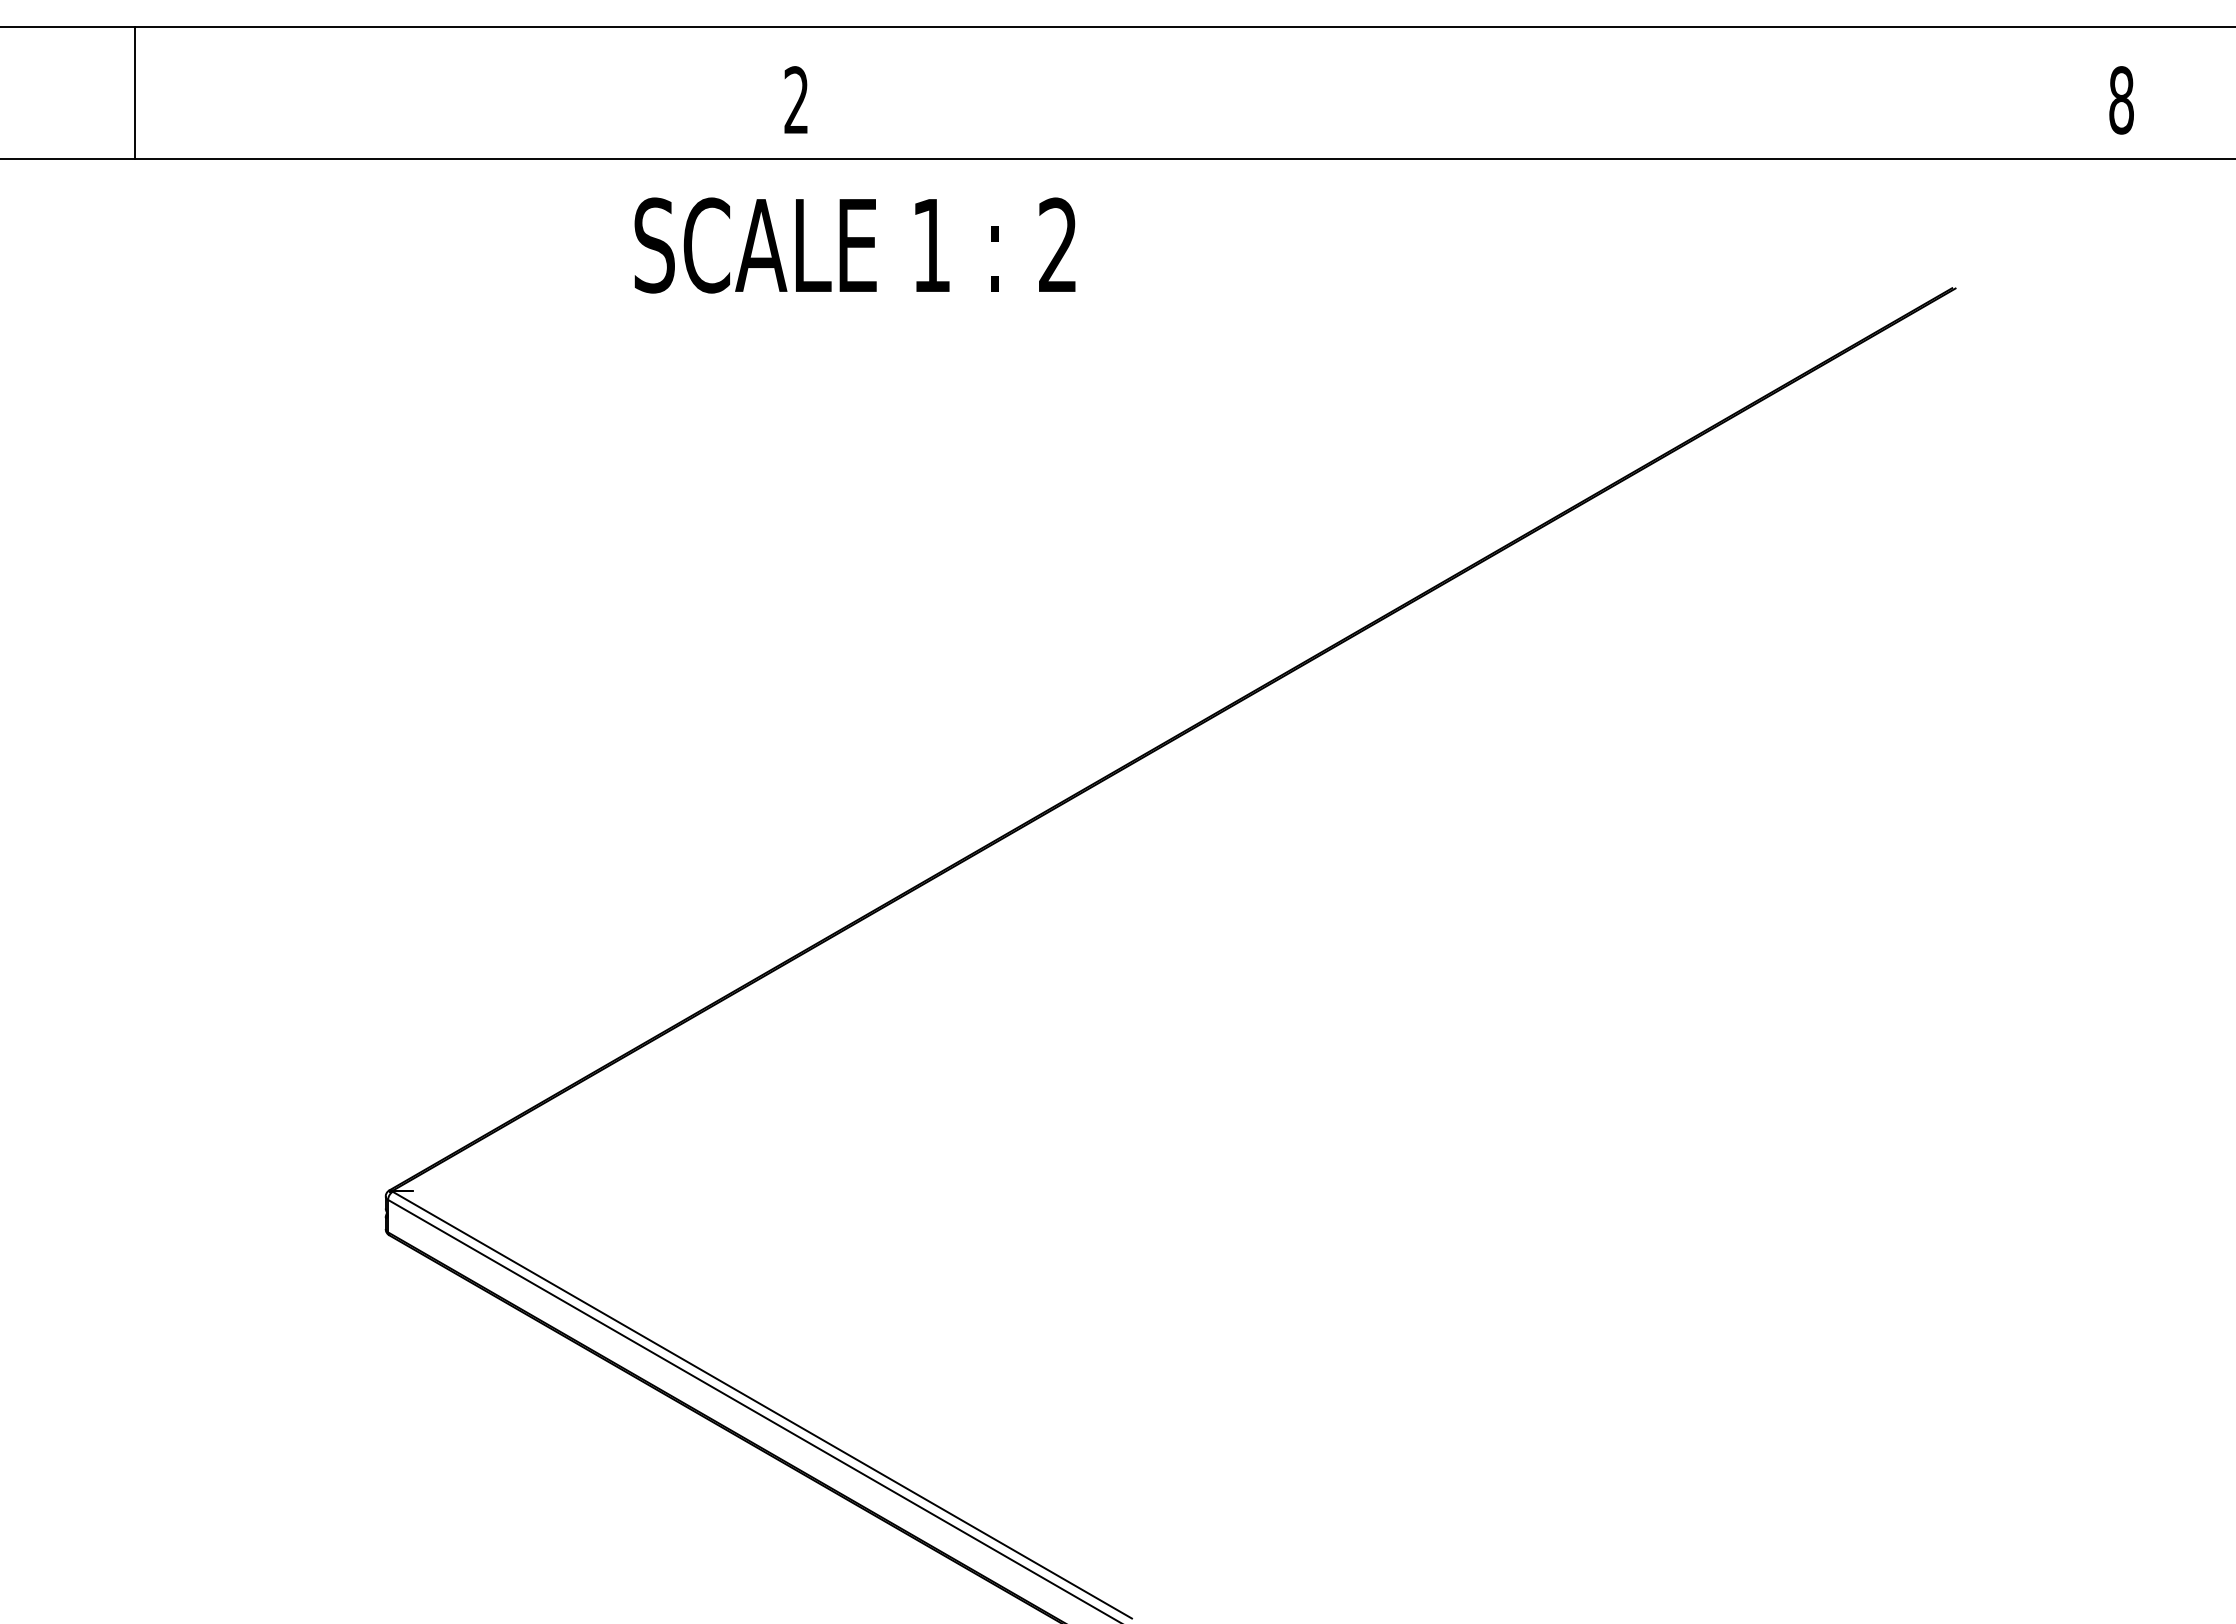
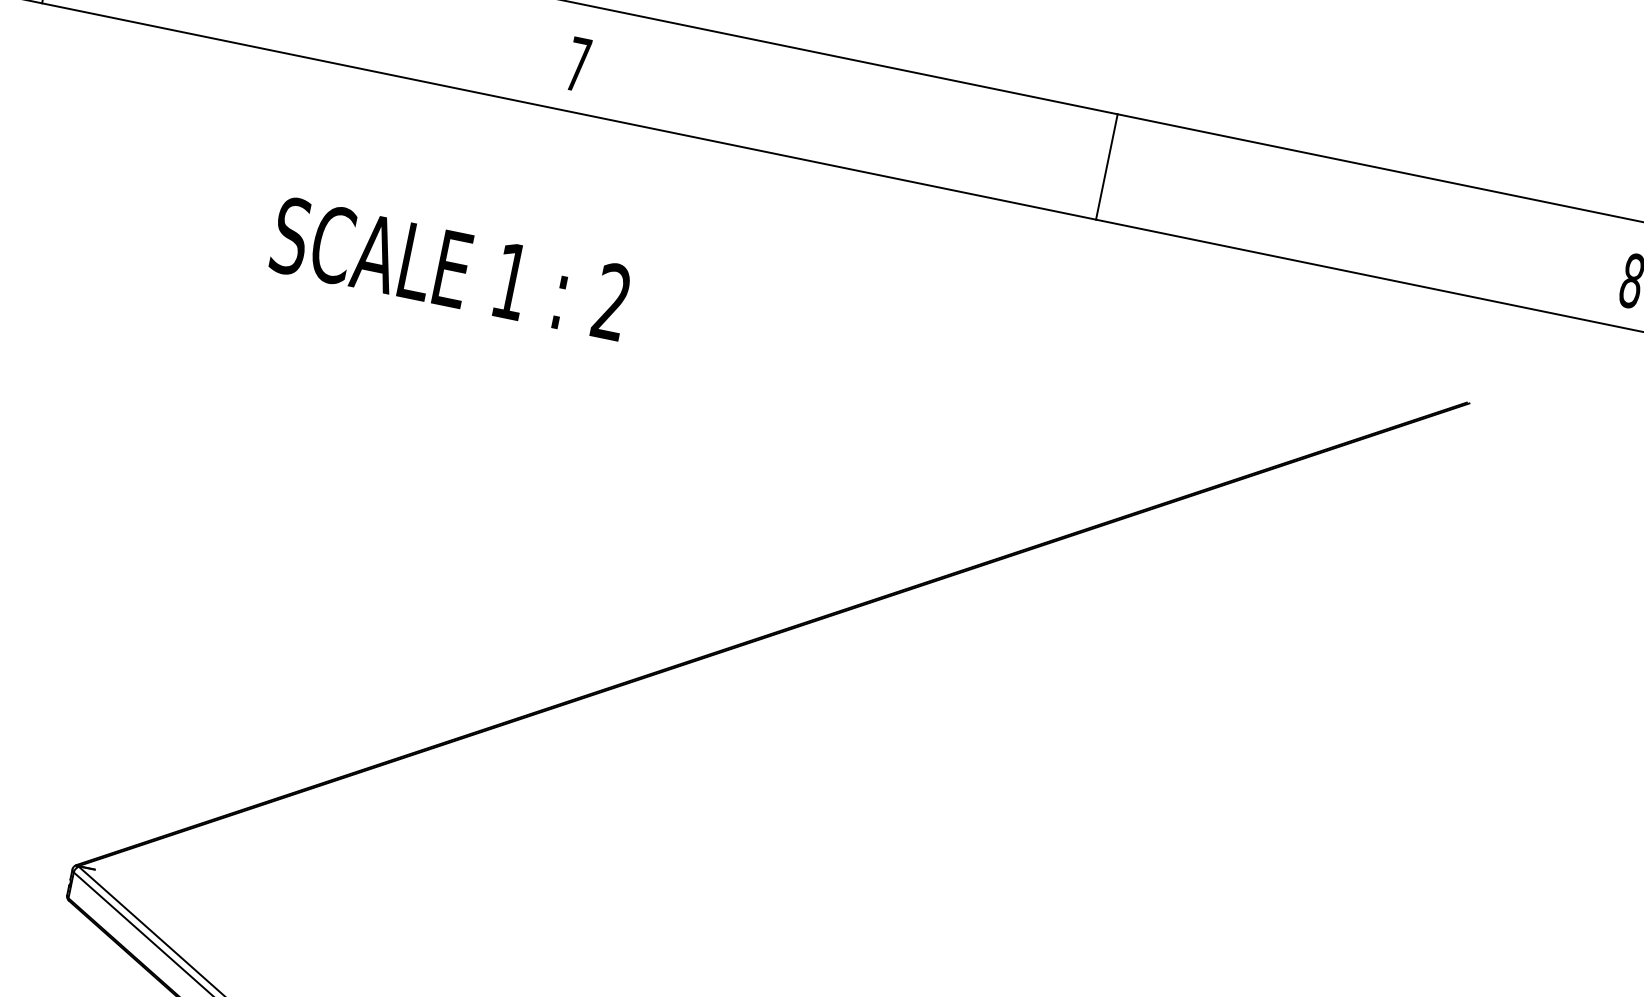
line: (1459, 92) -> (1106, 166), added
text: (796, 99) -> (578, 63), 2 -> 7
text: (854, 245) -> (450, 268), moved

